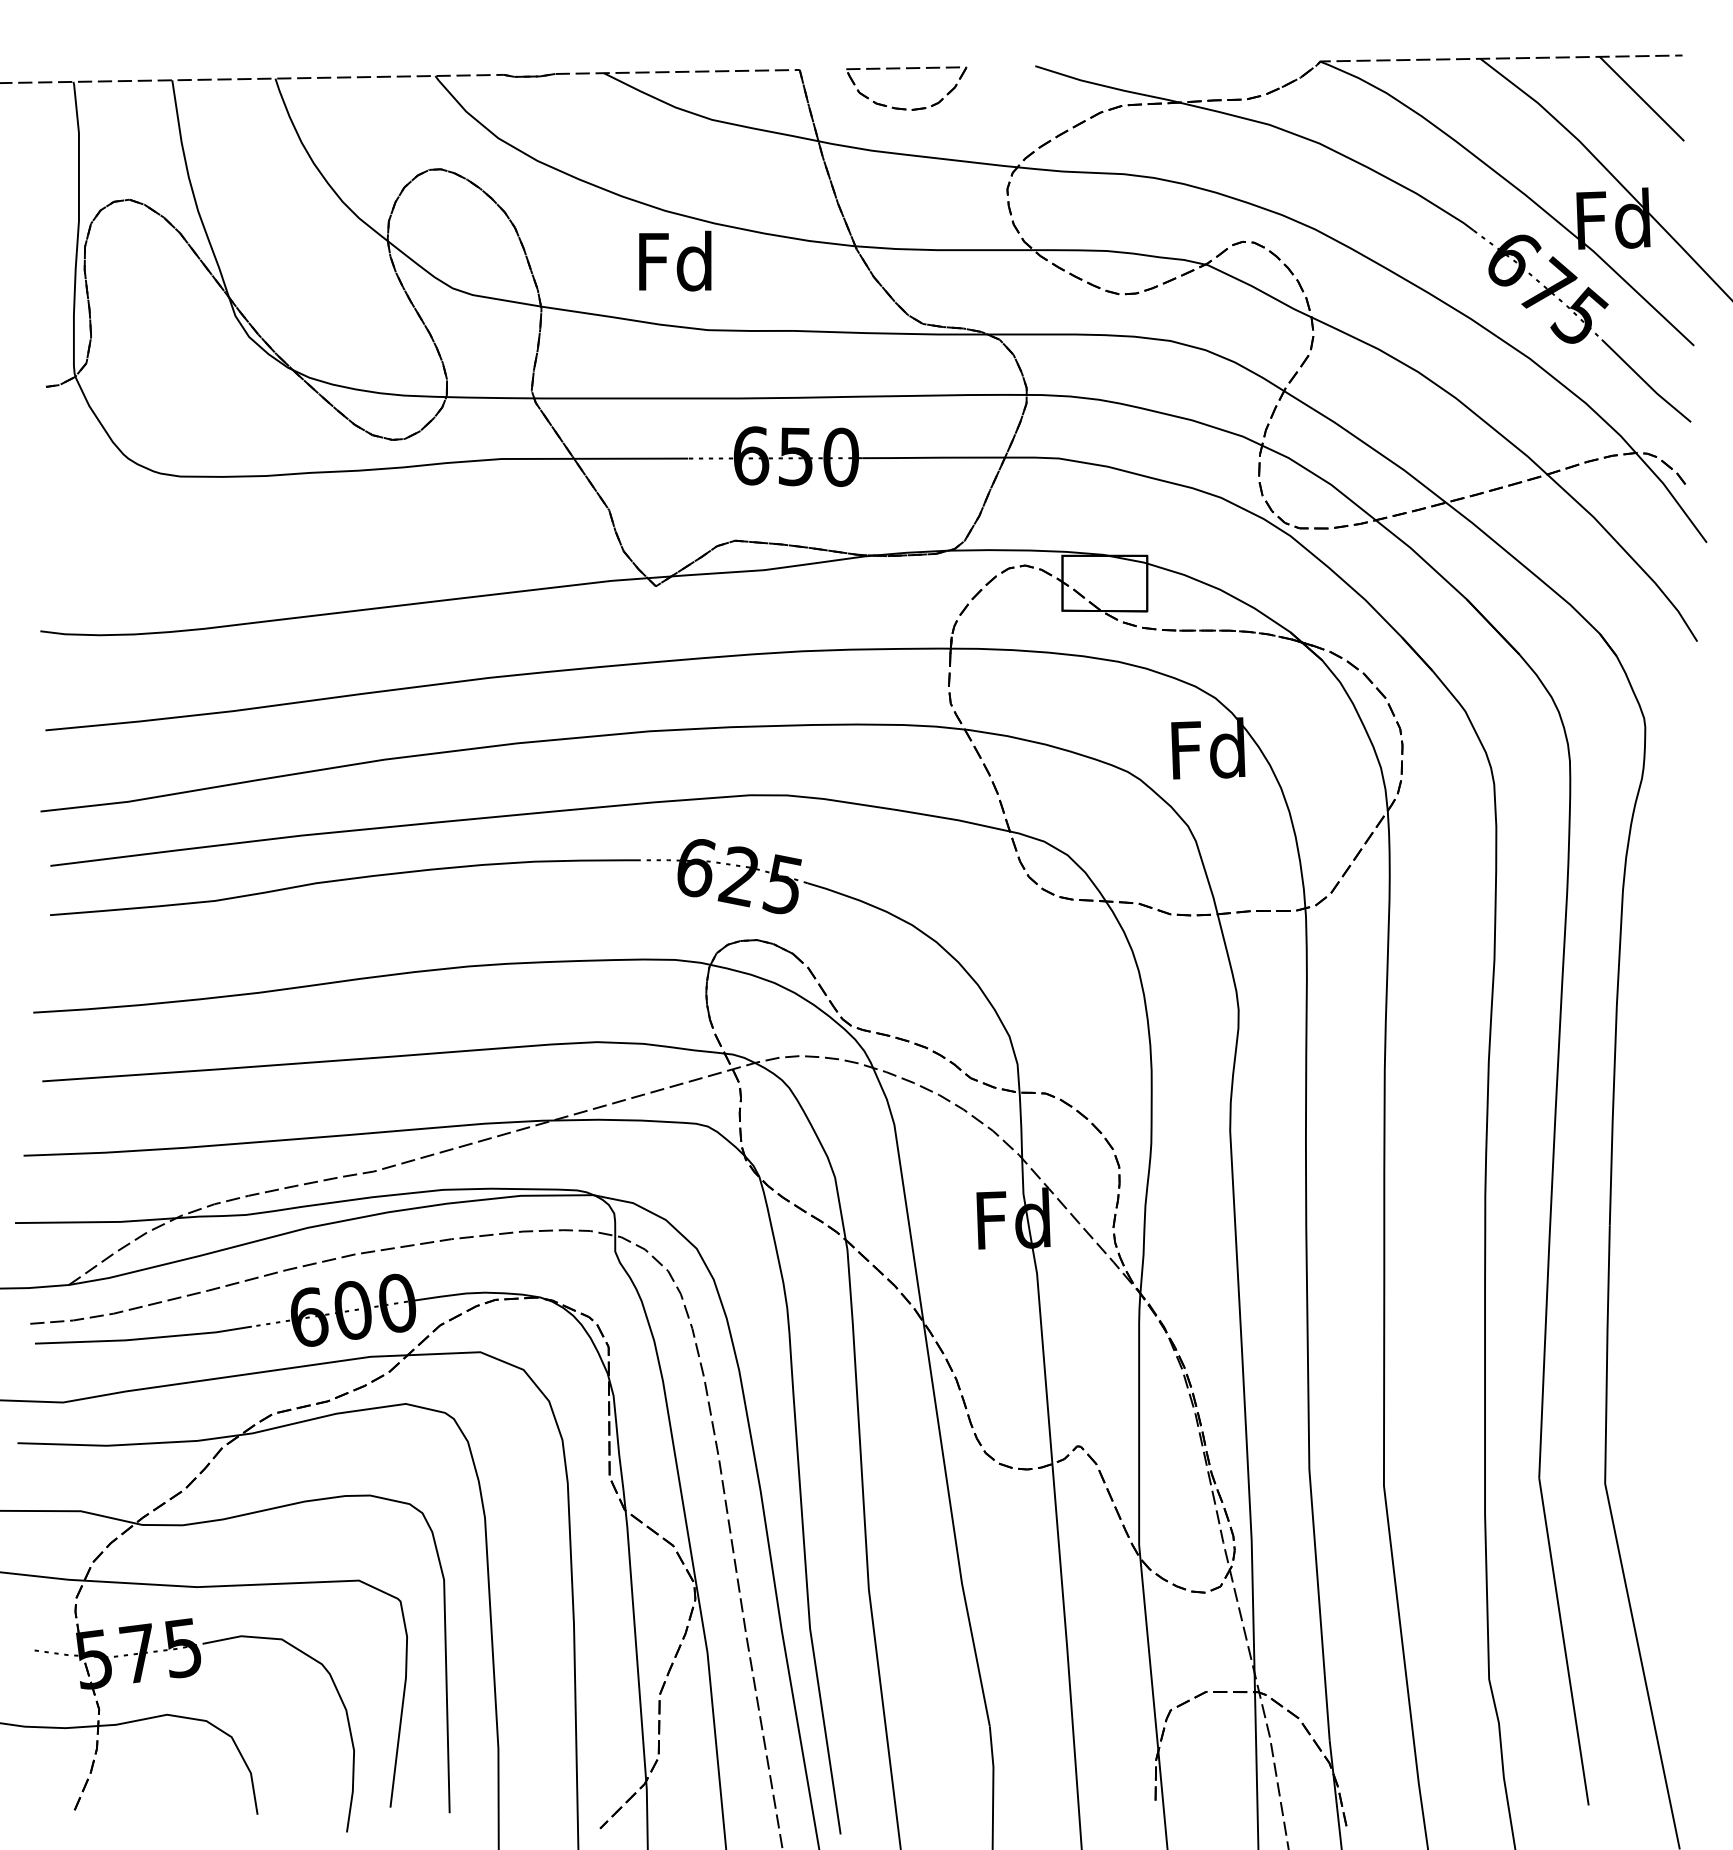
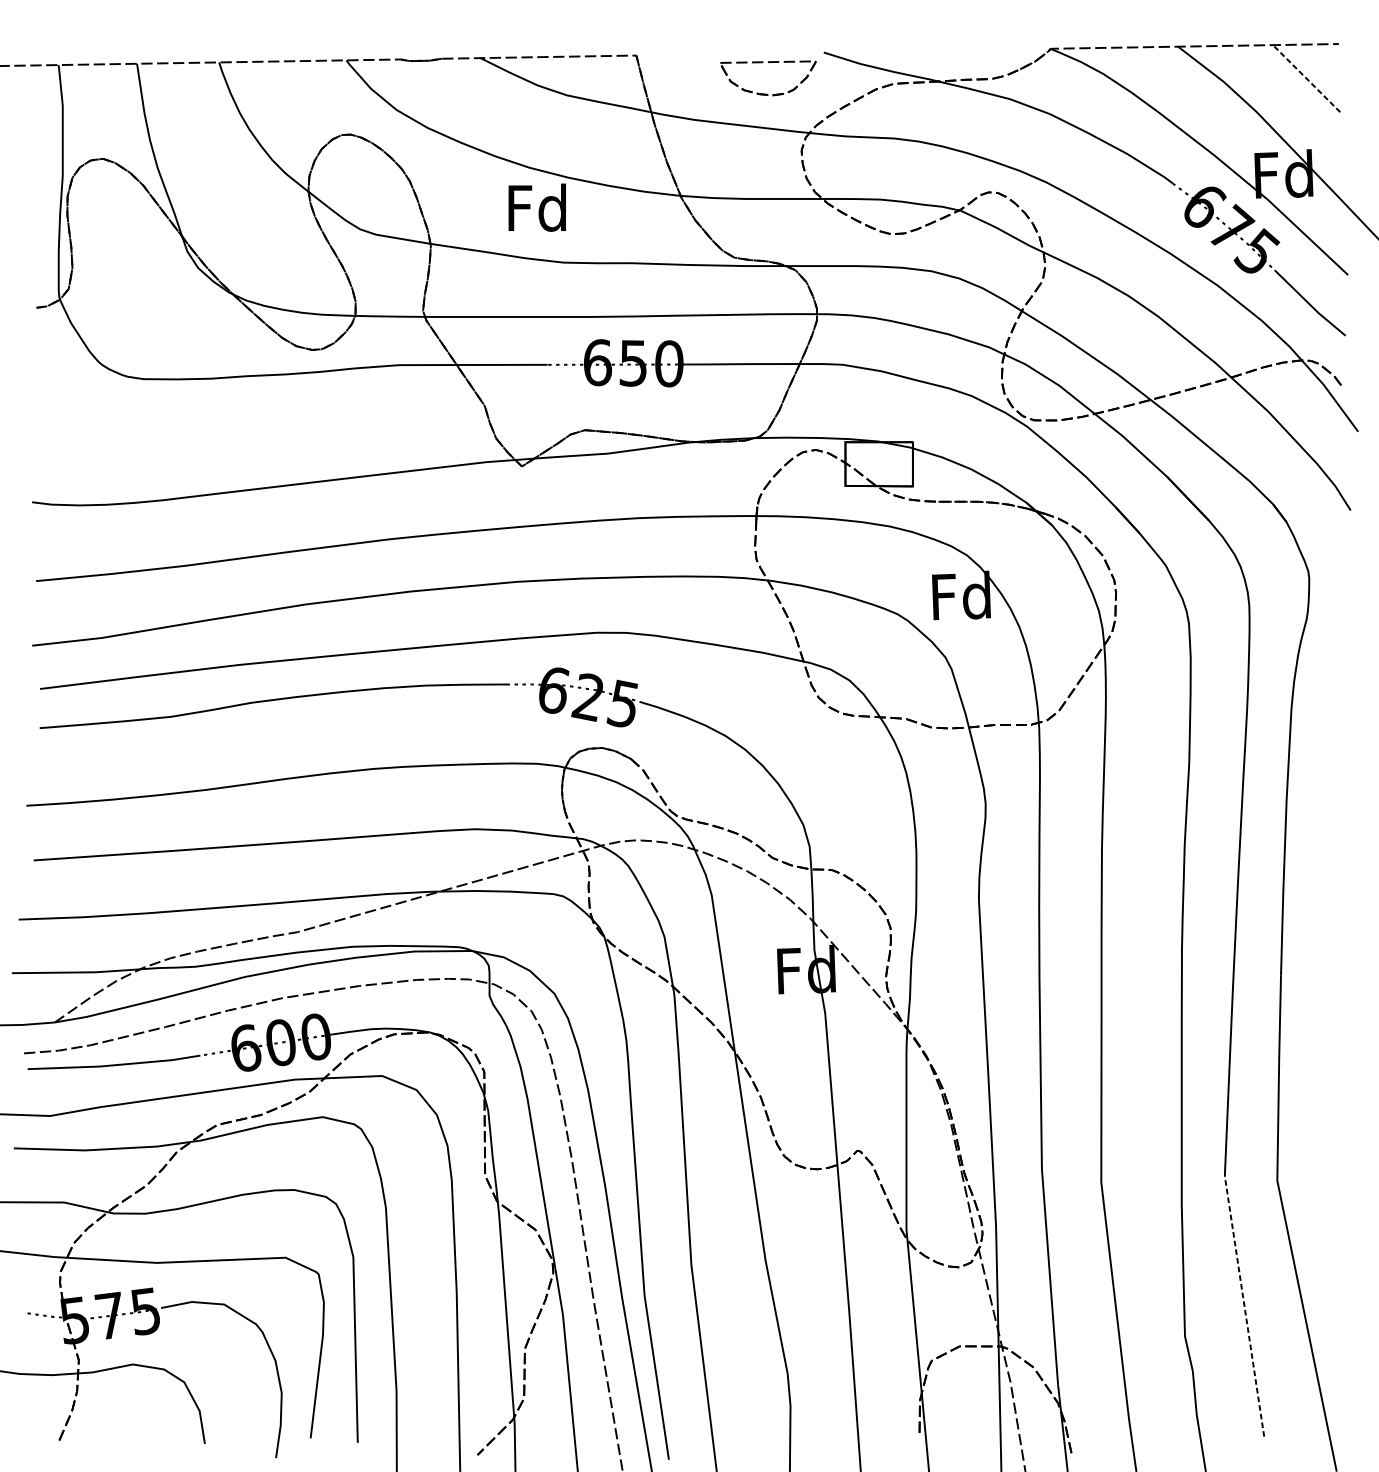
part: (906, 69) -> (768, 63), moved
line: (1641, 99) -> (1306, 79), solid -> dashed
line: (1563, 1641) -> (1244, 1306), solid -> dashed

